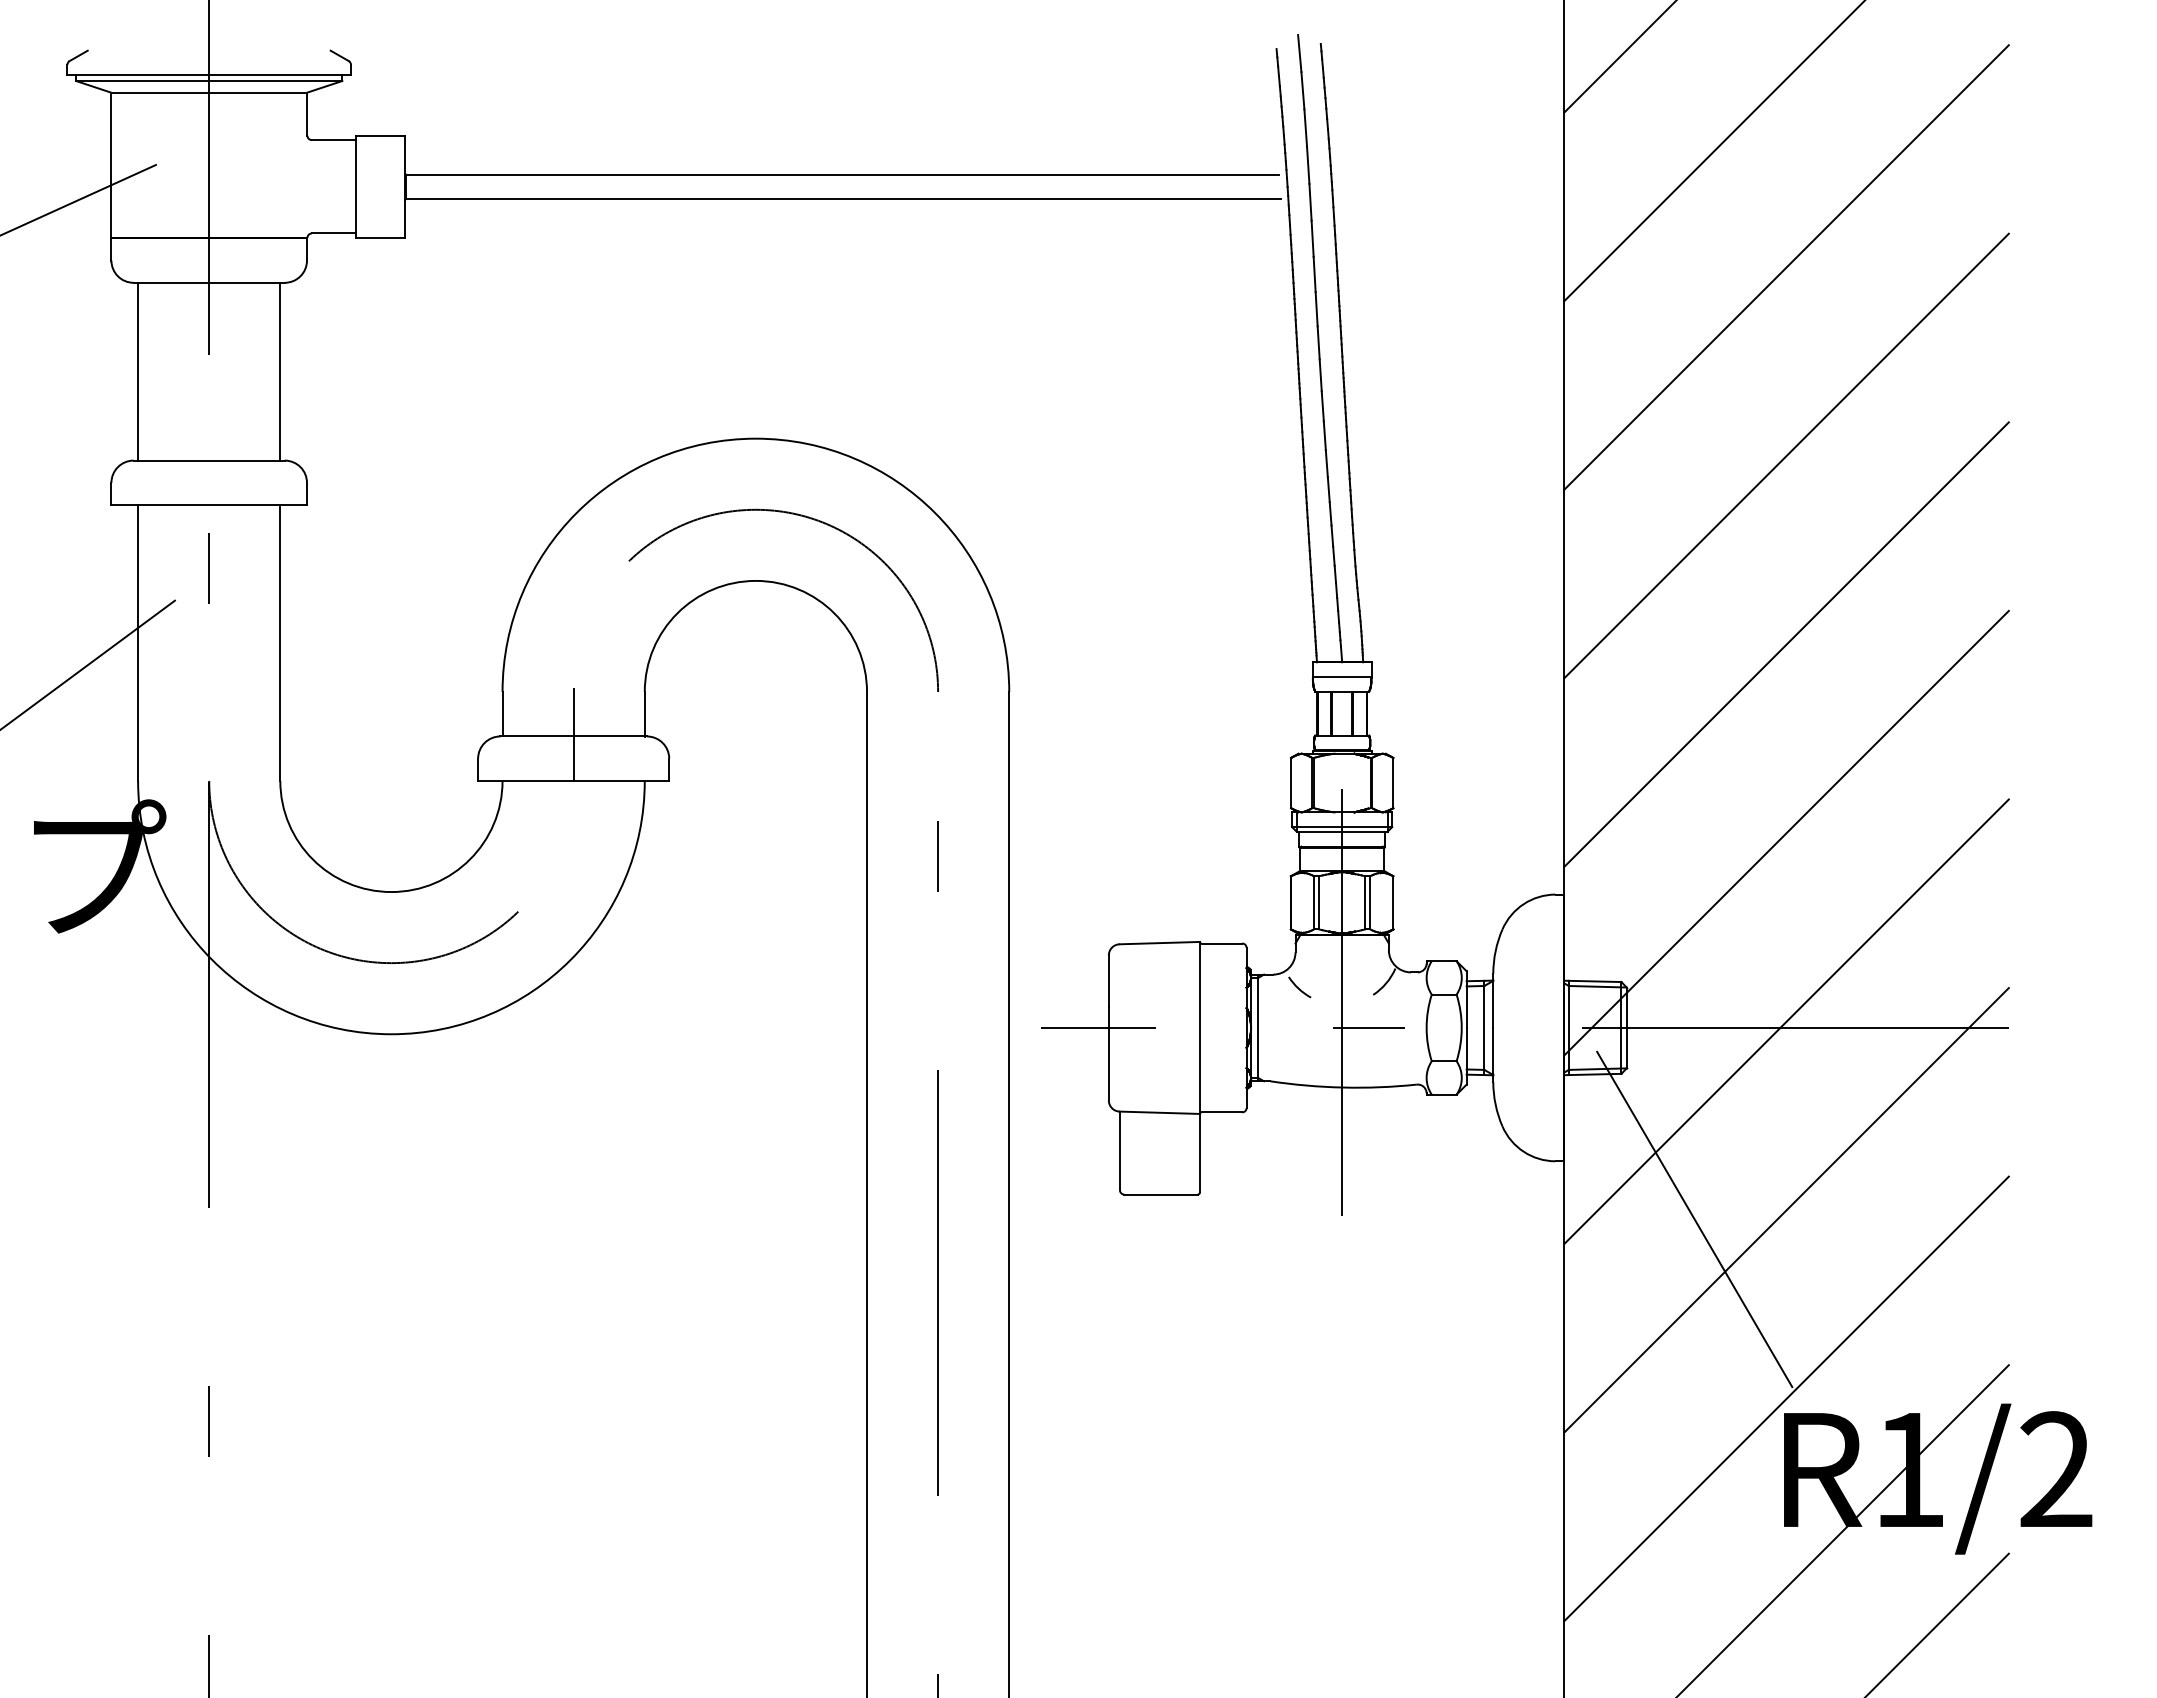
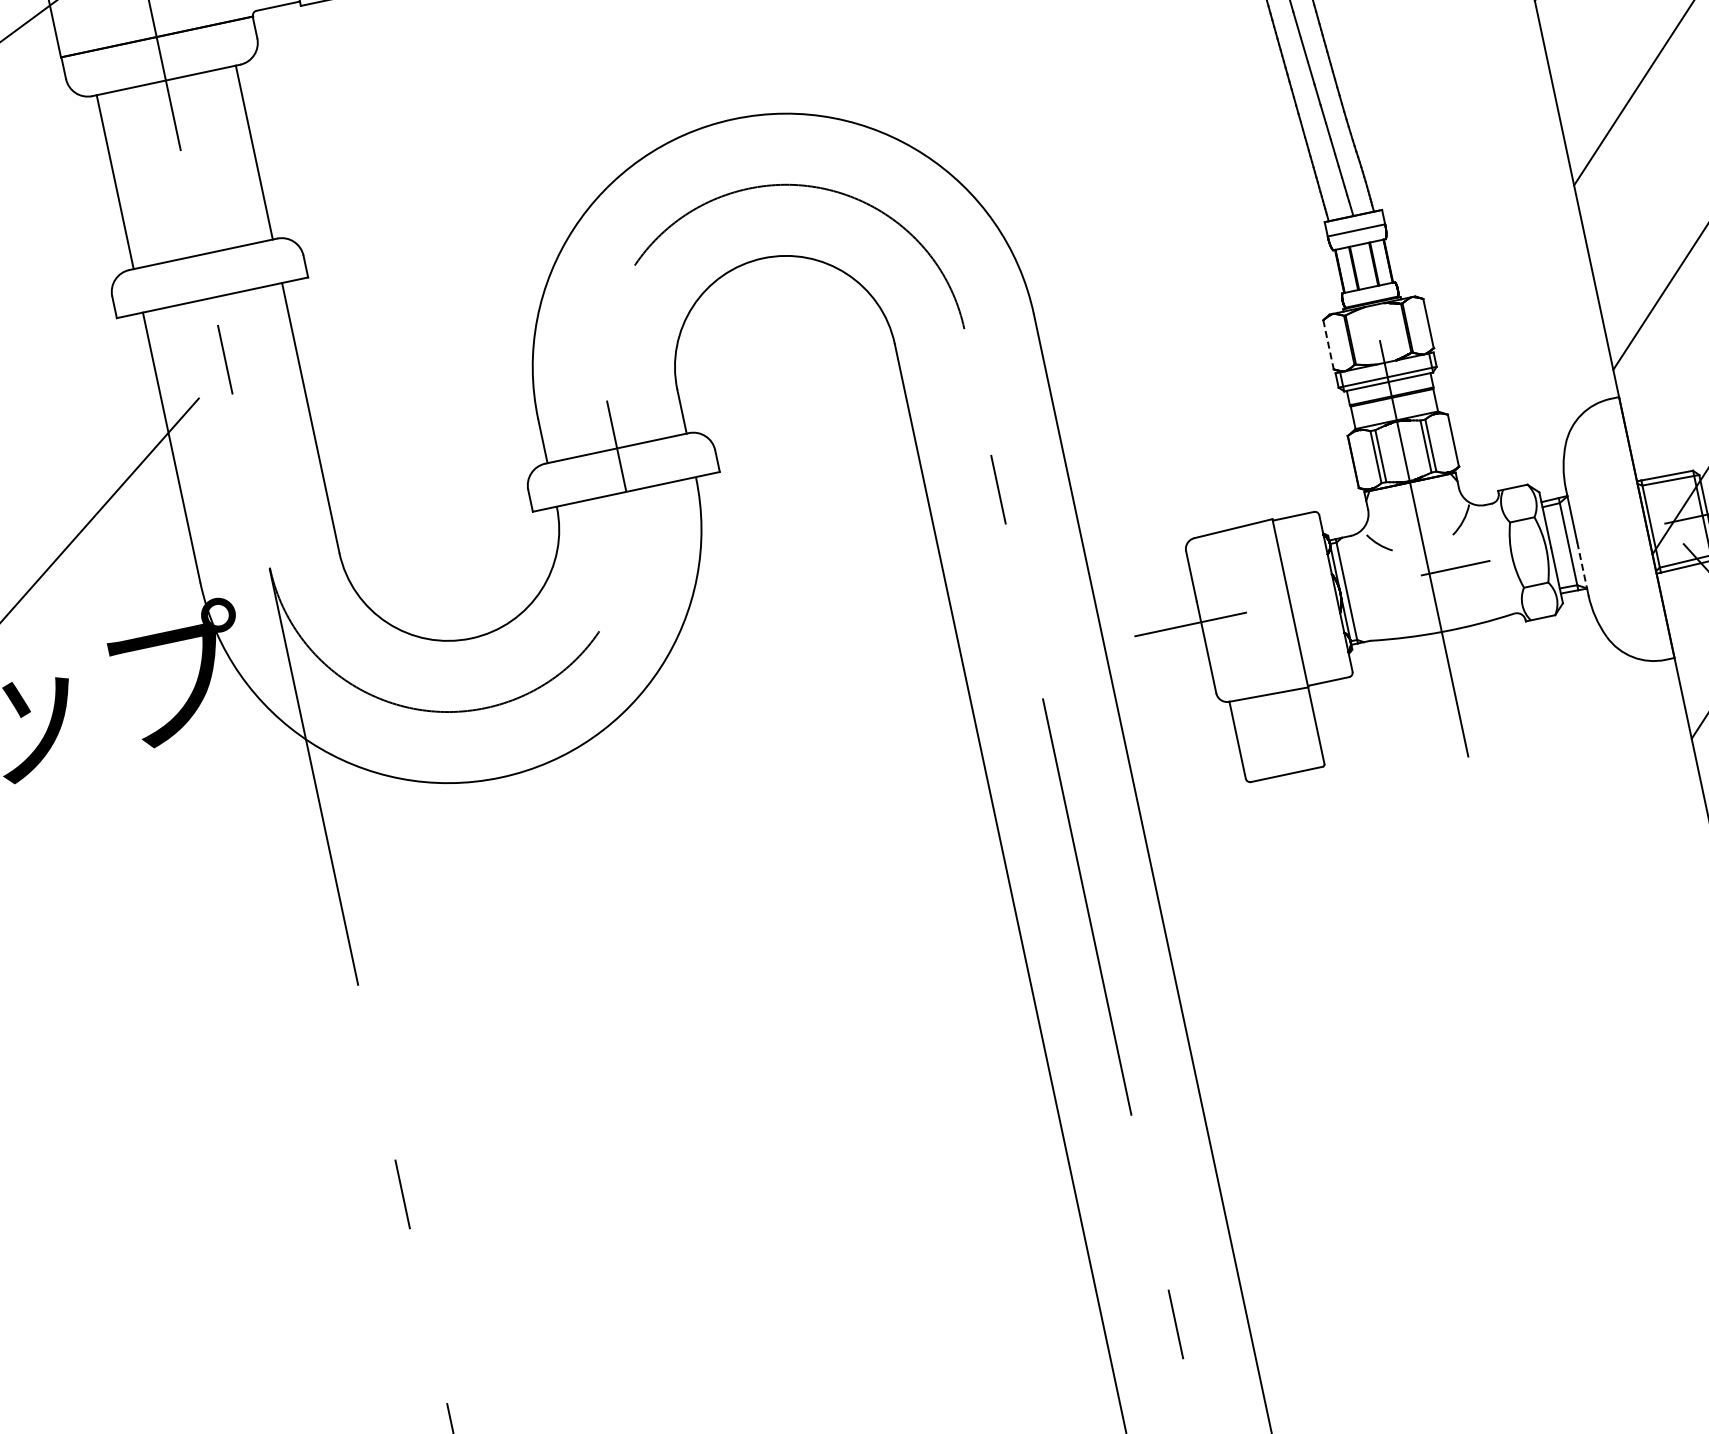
line: (1291, 783) -> (1329, 345), solid -> dashed
line: (1493, 1051) -> (1582, 565), solid -> dashed

